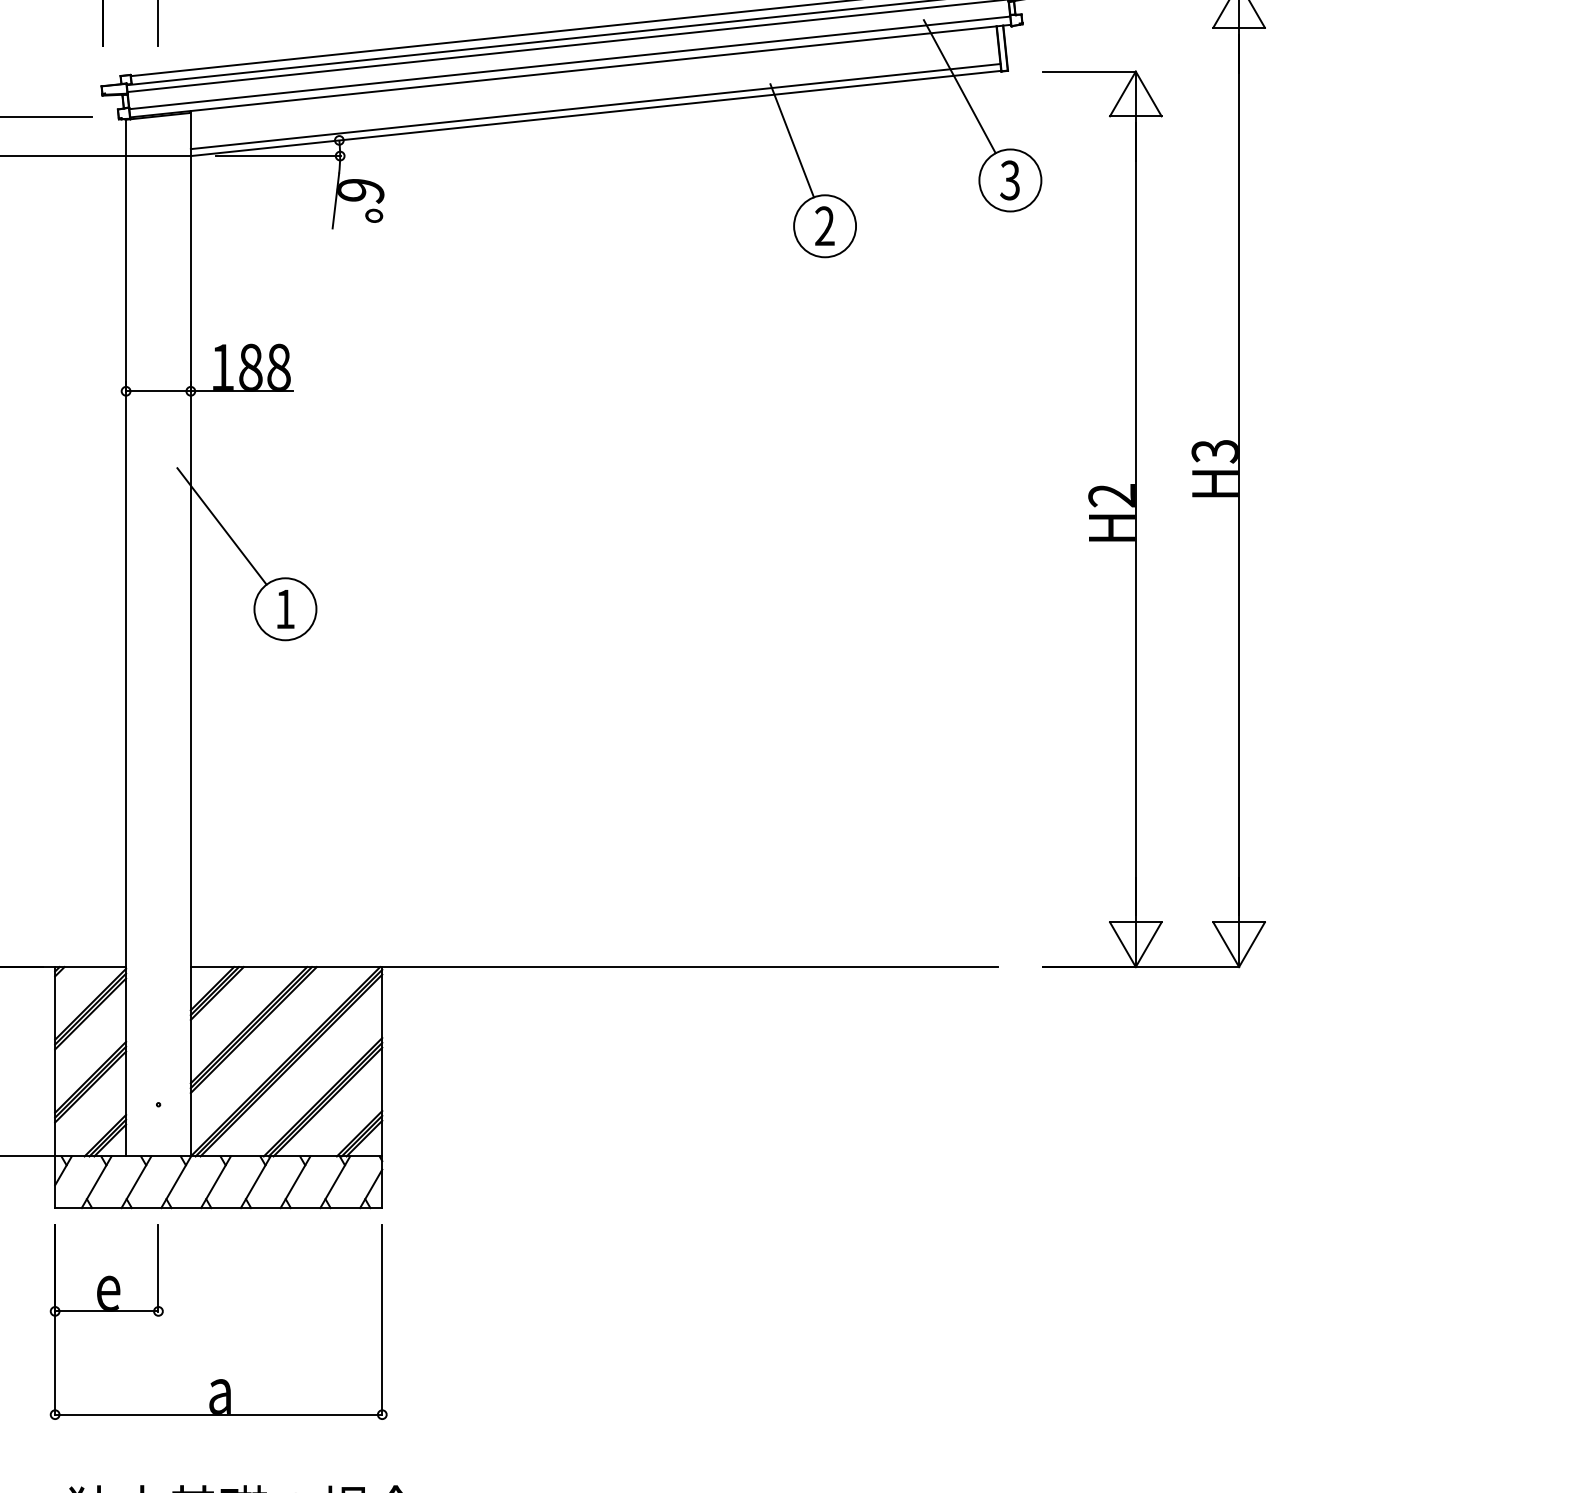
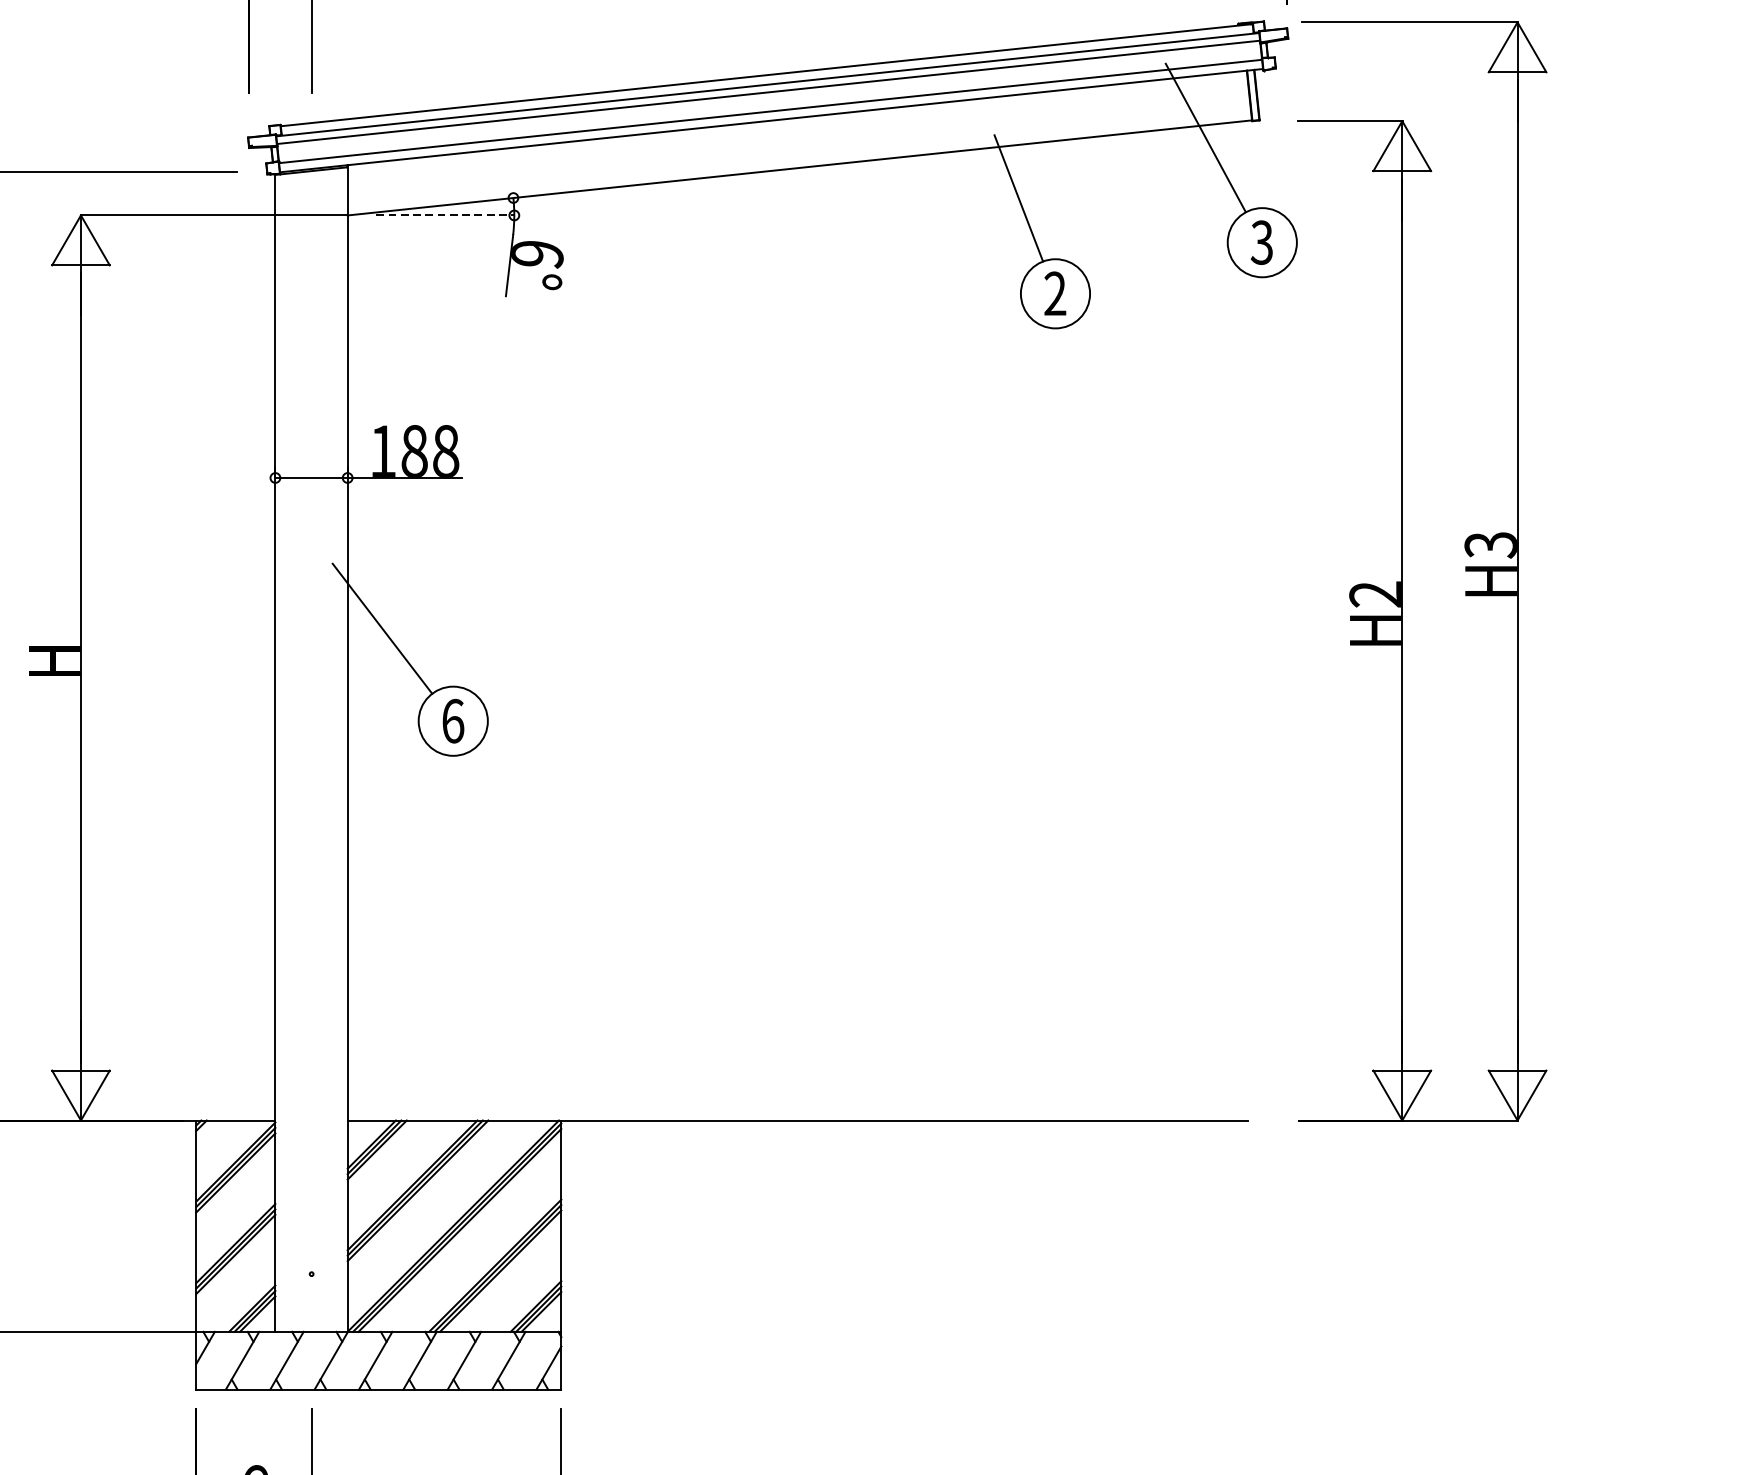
line: (595, 106) -> (799, 160), removed
line: (278, 156) -> (445, 215), solid -> dashed
text: (285, 609) -> (453, 721), 1 -> 6

